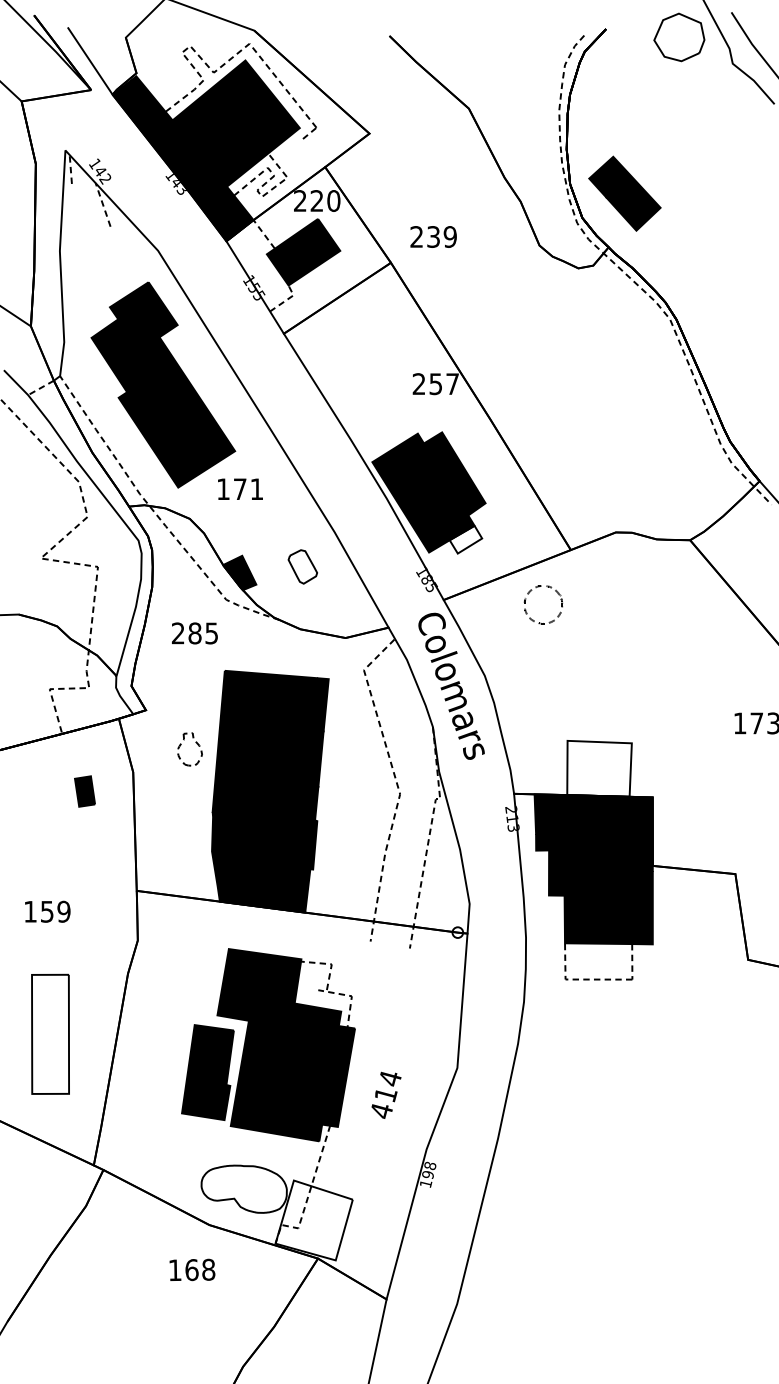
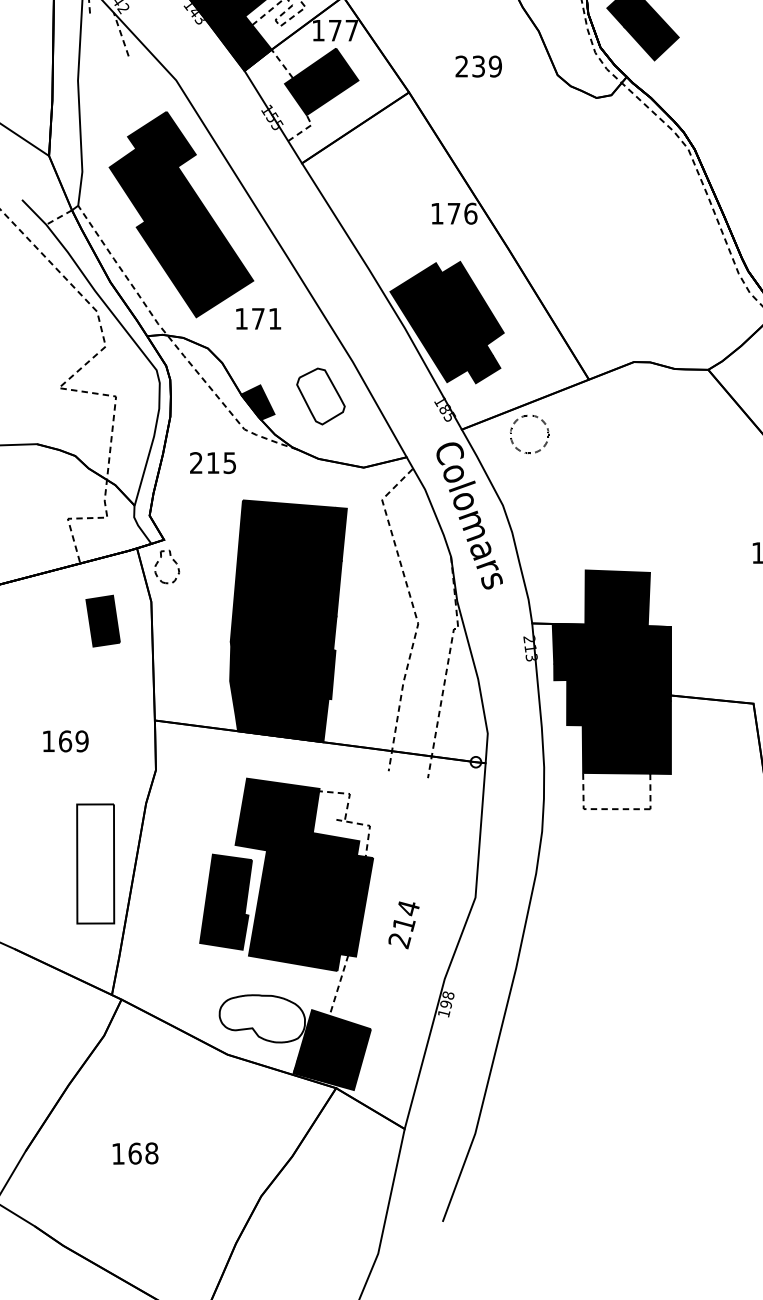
text: (317, 200) -> (335, 30), 220 -> 177
text: (433, 236) -> (478, 66), moved
text: (435, 384) -> (453, 214), 257 -> 176
fill: (465, 539) -> (483, 369), added
part: (302, 566) -> (320, 396), size x1.67
part: (526, 599) -> (512, 429), moved
text: (194, 633) -> (212, 463), 285 -> 215
part: (181, 745) -> (158, 563), moved
fill: (599, 768) -> (617, 598), added
part: (84, 791) -> (102, 621), size x1.67
text: (46, 911) -> (64, 741), 159 -> 169
part: (50, 1033) -> (95, 863), moved
text: (381, 1111) -> (399, 941), 414 -> 214
fill: (313, 1220) -> (331, 1050), added
text: (192, 1269) -> (135, 1153), moved

